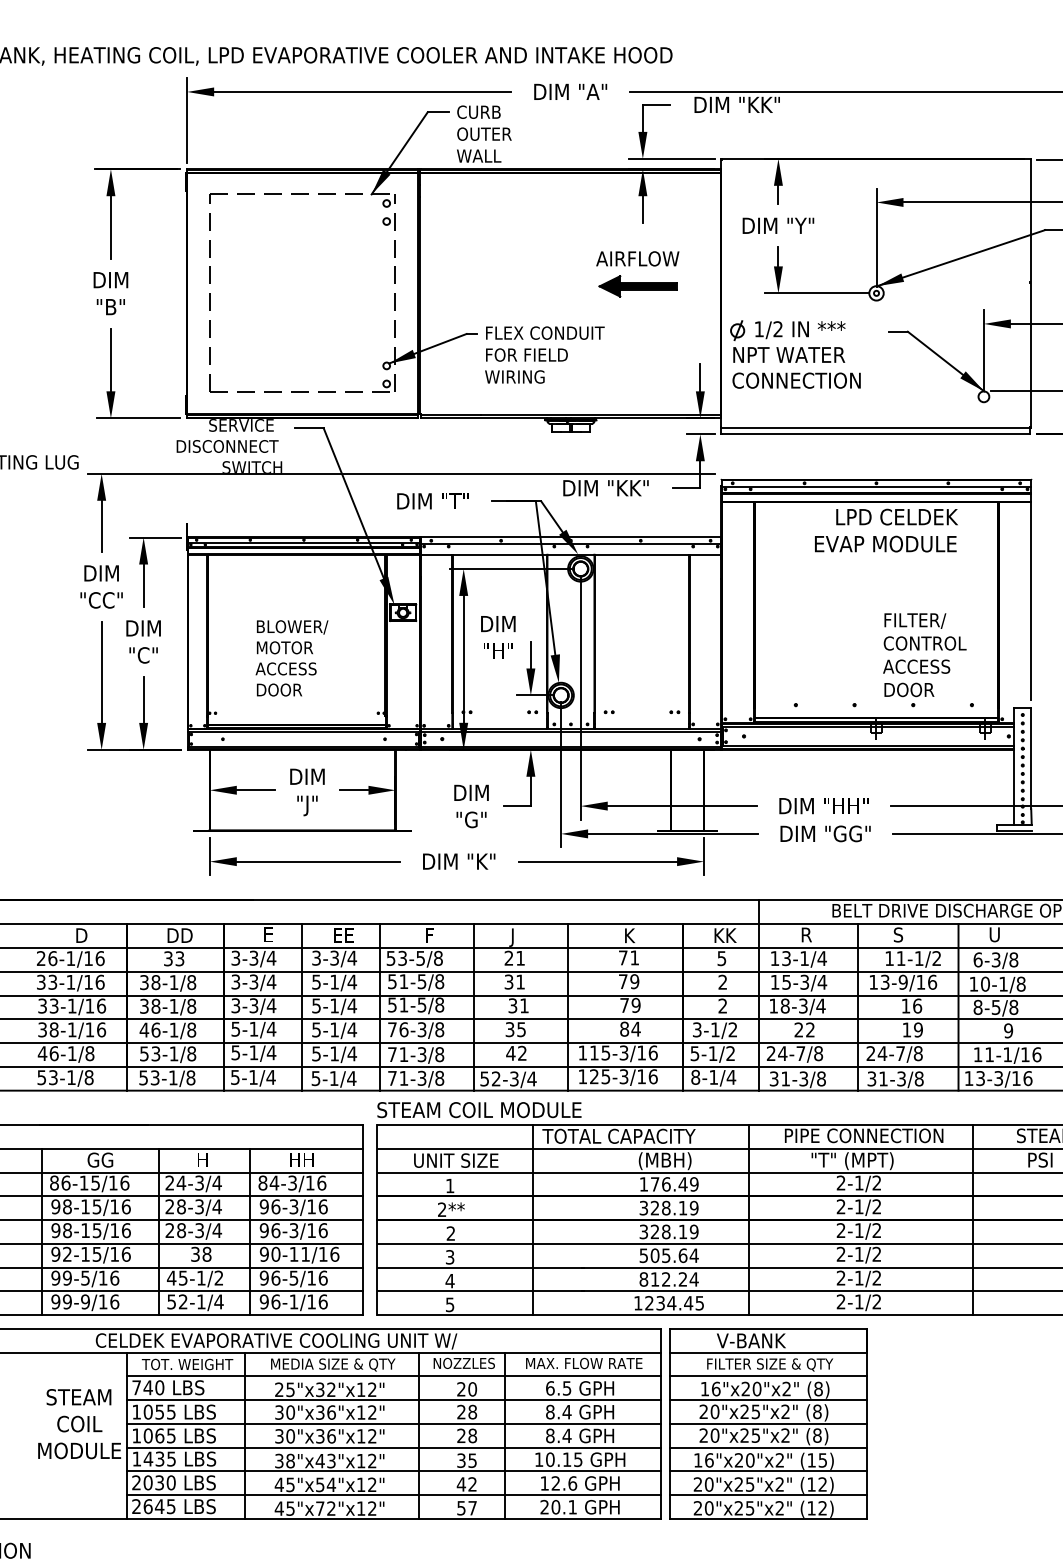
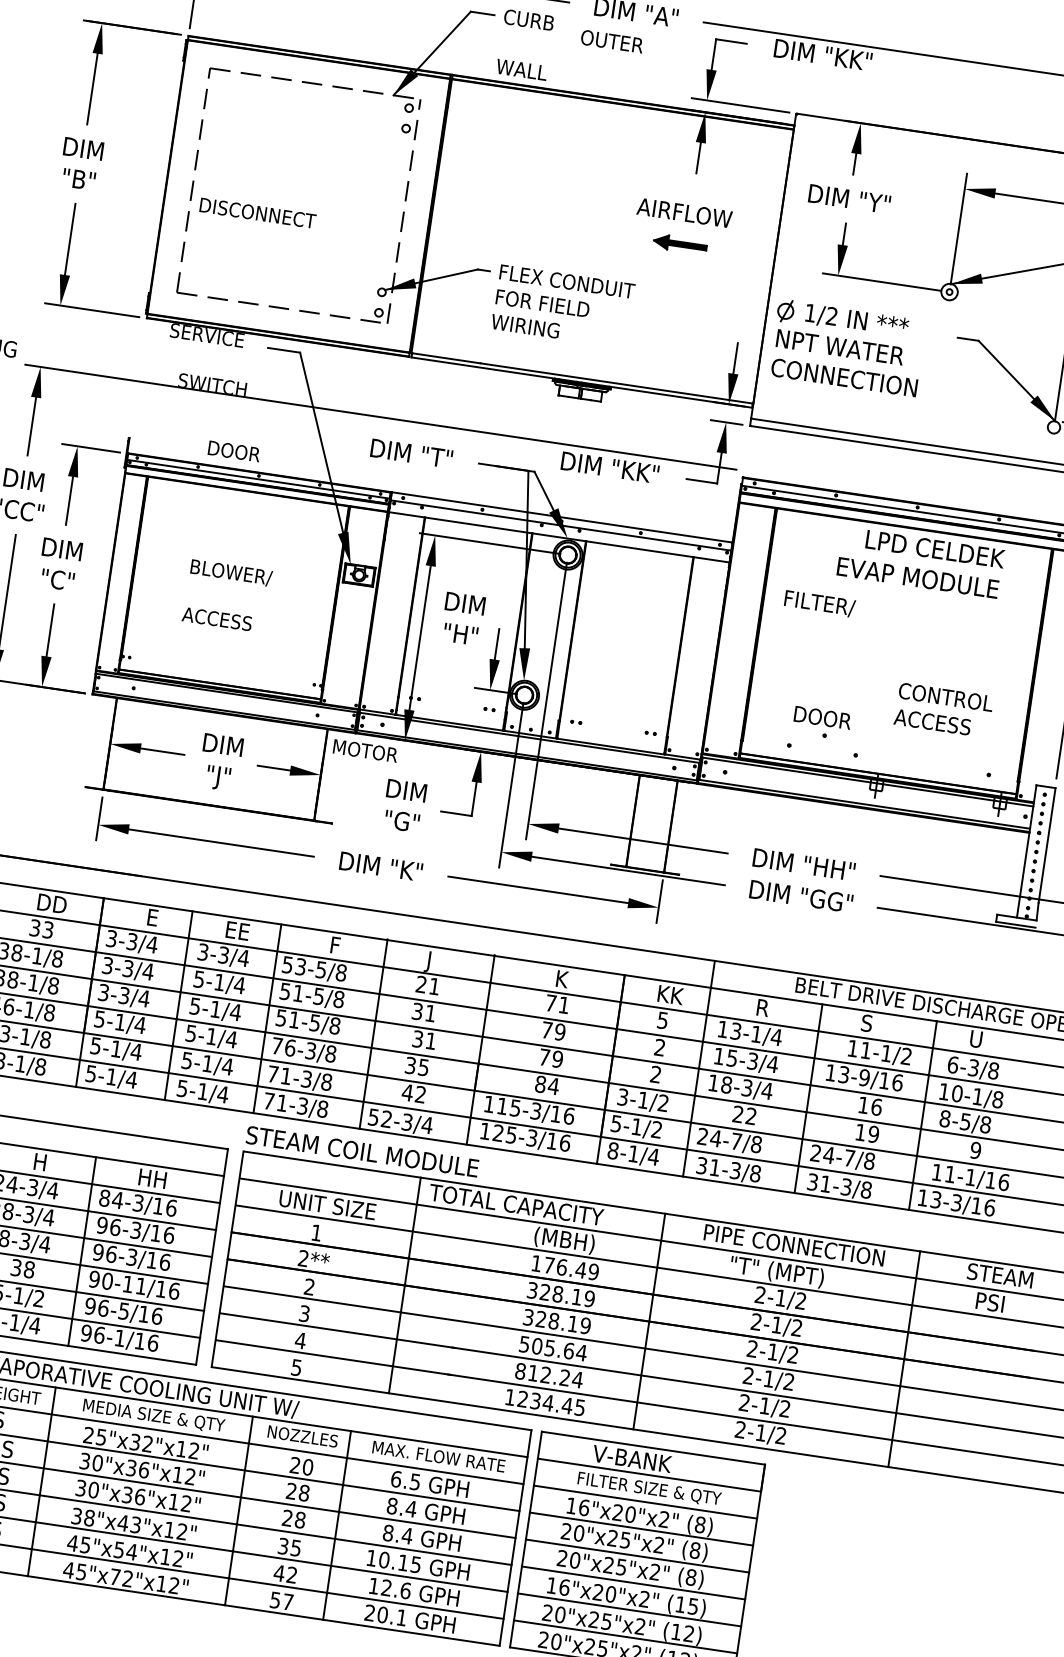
text: (484, 133) -> (612, 40), moved
part: (637, 286) -> (679, 244), size x0.6
text: (227, 446) -> (257, 213), moved
text: (915, 620) -> (820, 603), moved
text: (284, 647) -> (365, 750), moved
text: (279, 689) -> (234, 450), moved
part: (909, 694) -> (822, 723), moved

